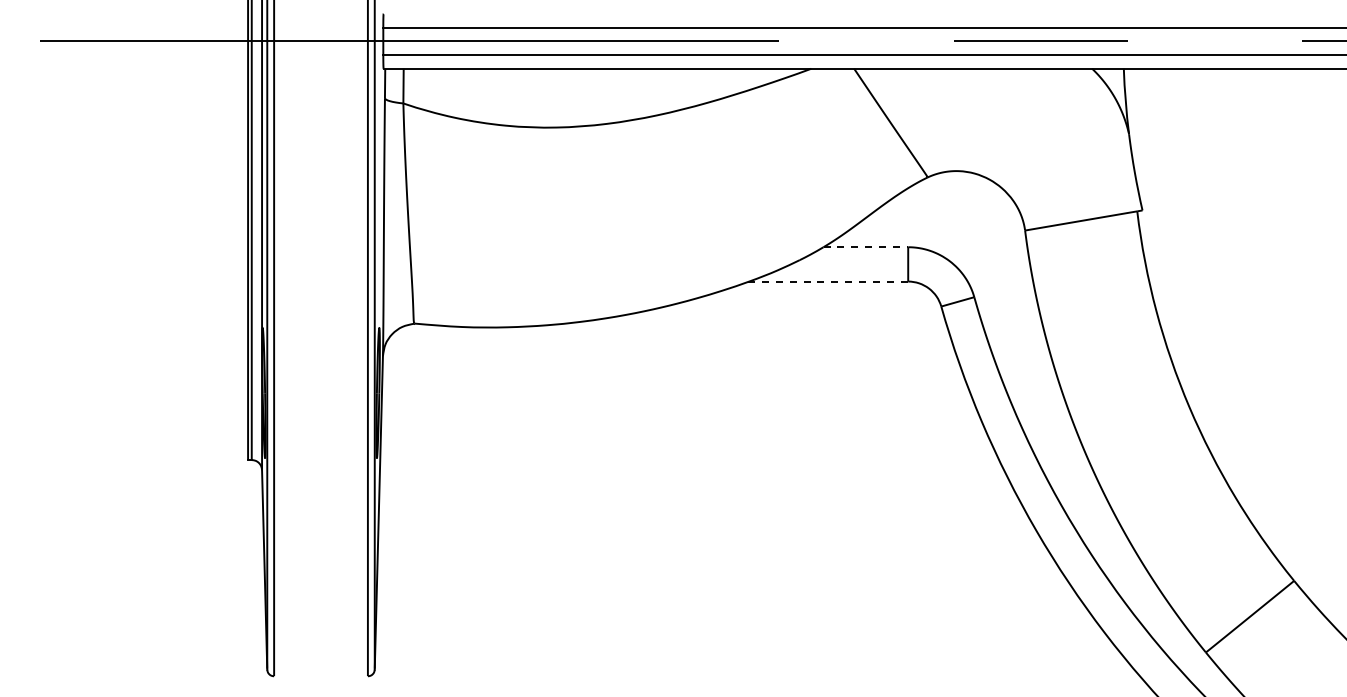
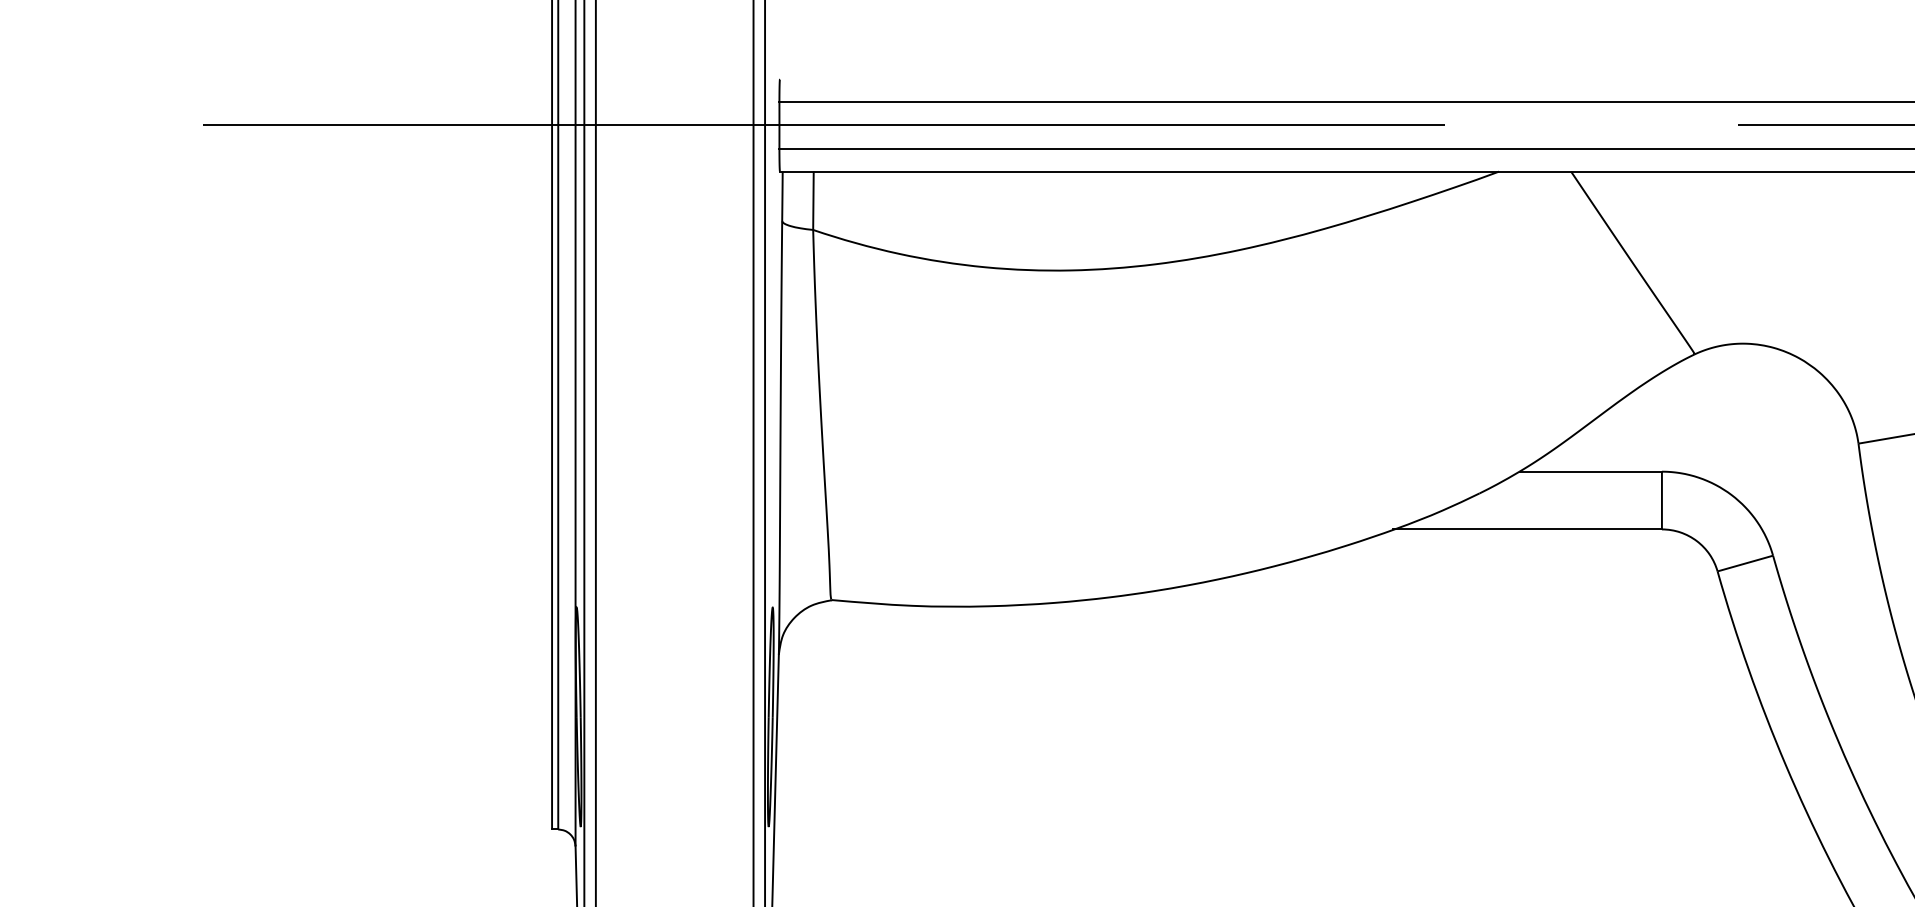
line: (866, 247) -> (1591, 472), dashed -> solid
line: (828, 281) -> (1527, 529), dashed -> solid

